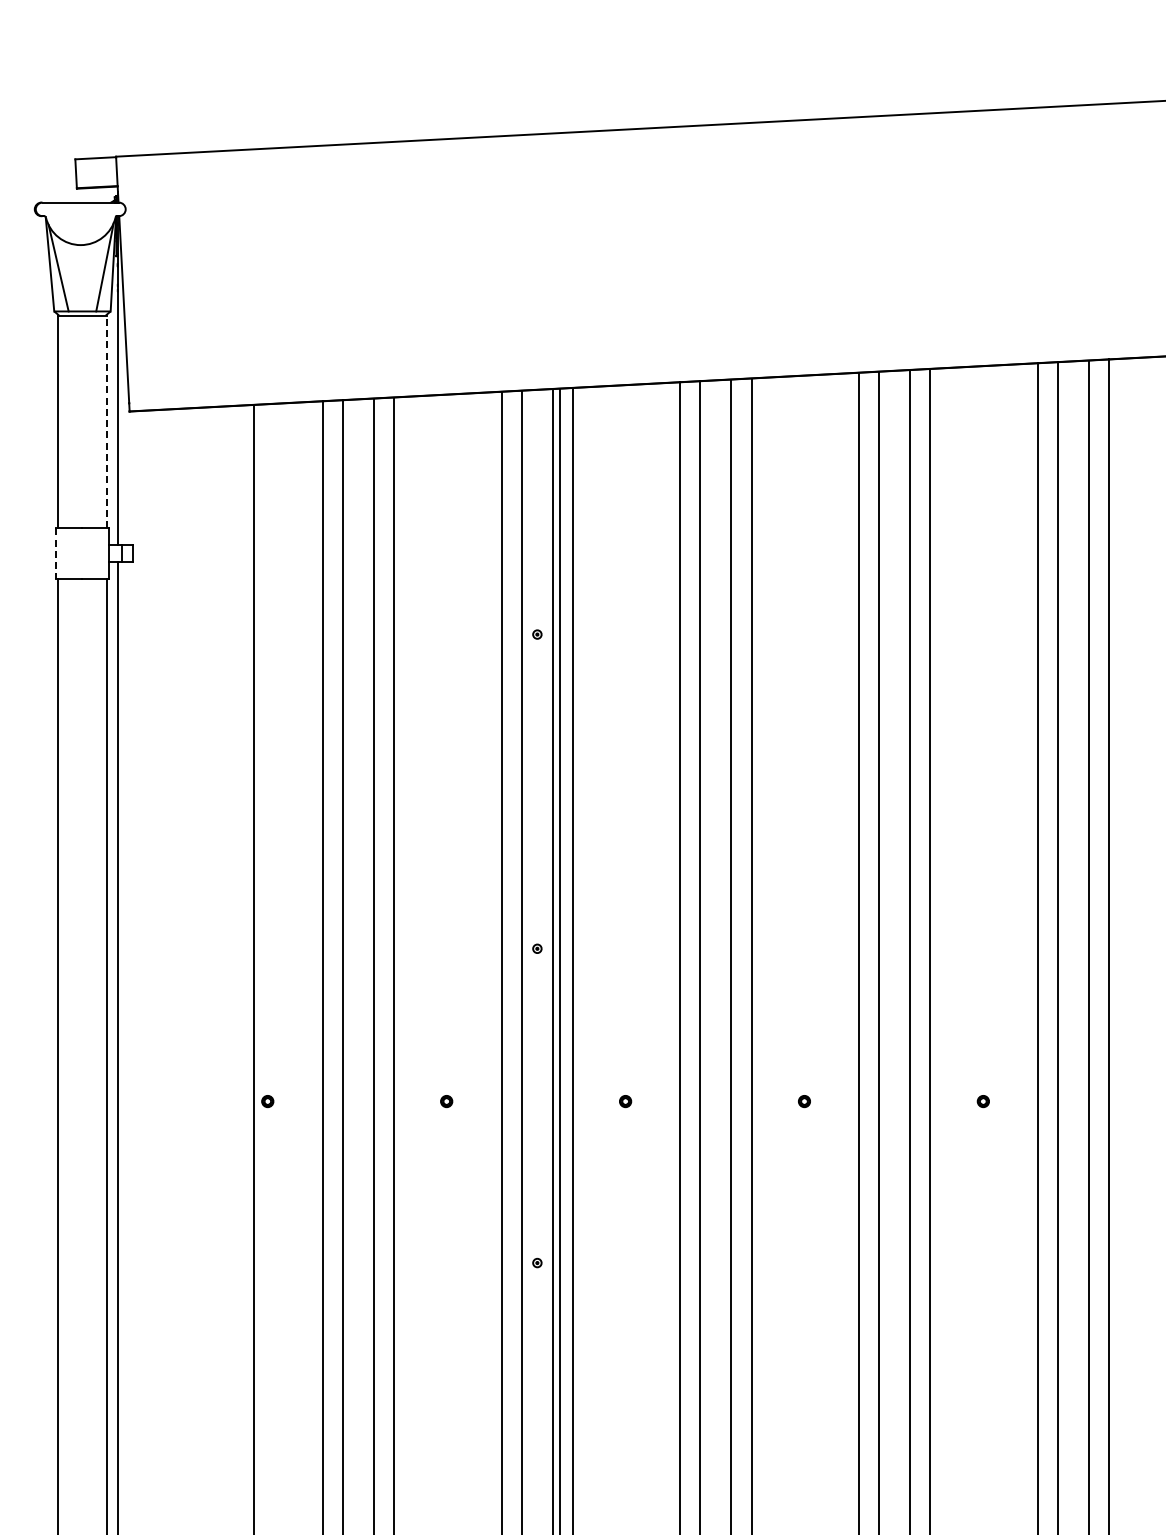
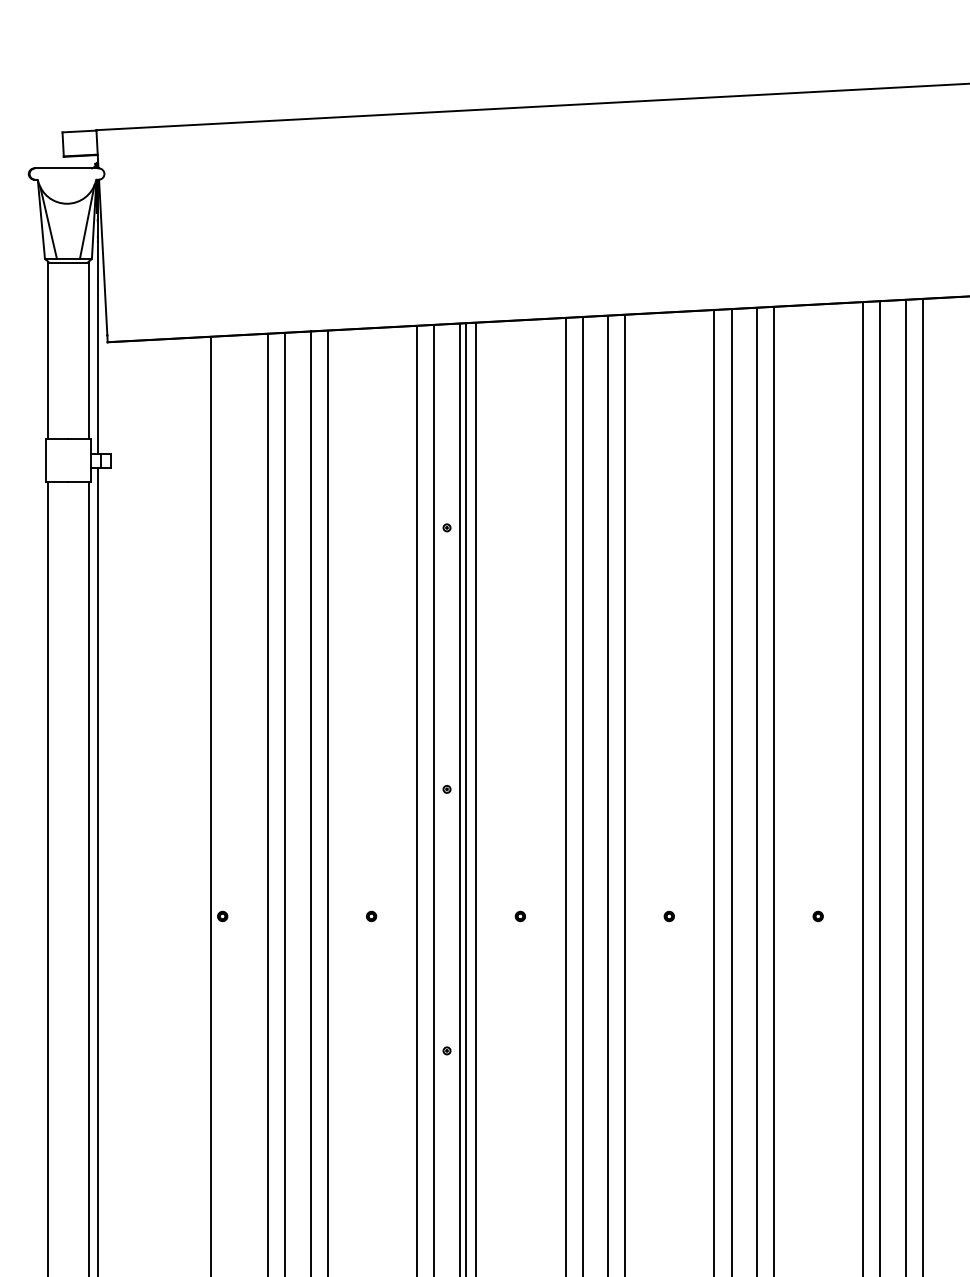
line: (106, 421) -> (88, 350), dashed -> solid
line: (55, 553) -> (46, 460), dashed -> solid

